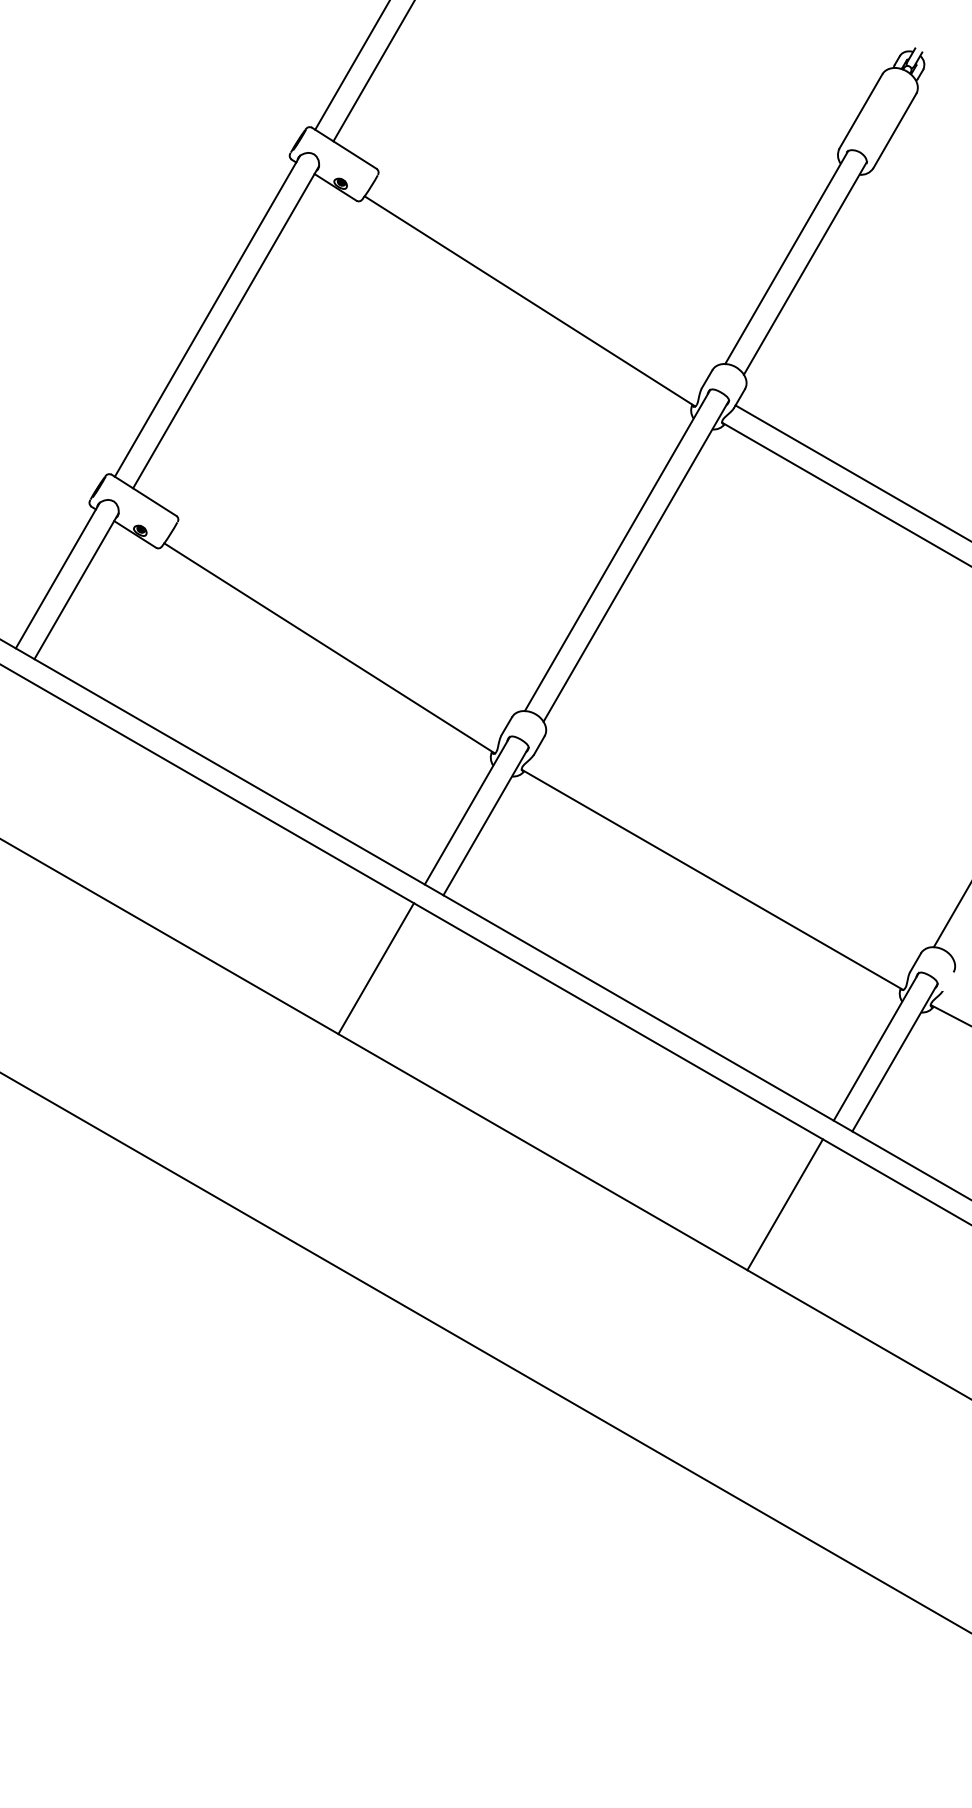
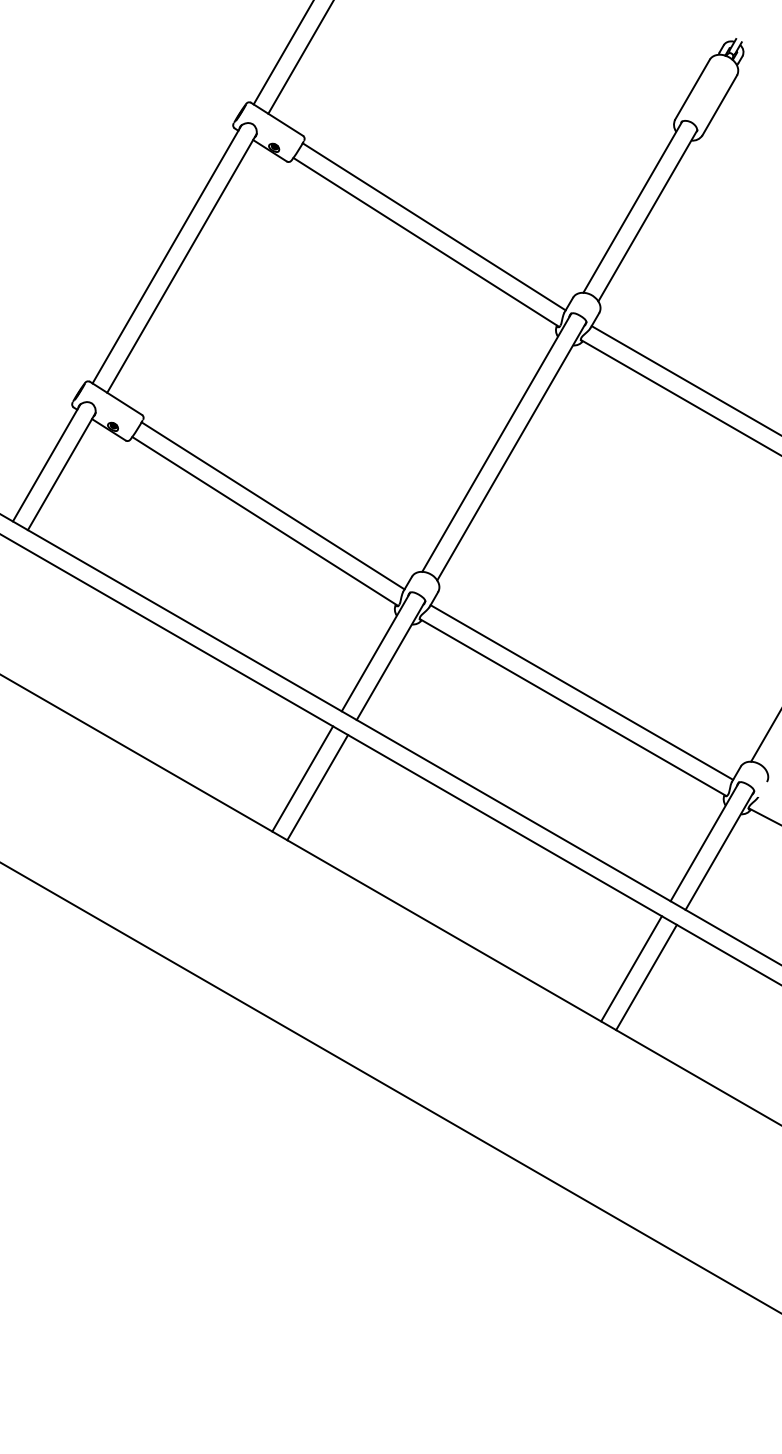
line: (539, 281) -> (434, 226), added
line: (338, 628) -> (272, 505), added
line: (723, 860) -> (581, 692), added
line: (394, 978) -> (317, 786), added
line: (803, 1215) -> (646, 977), added

